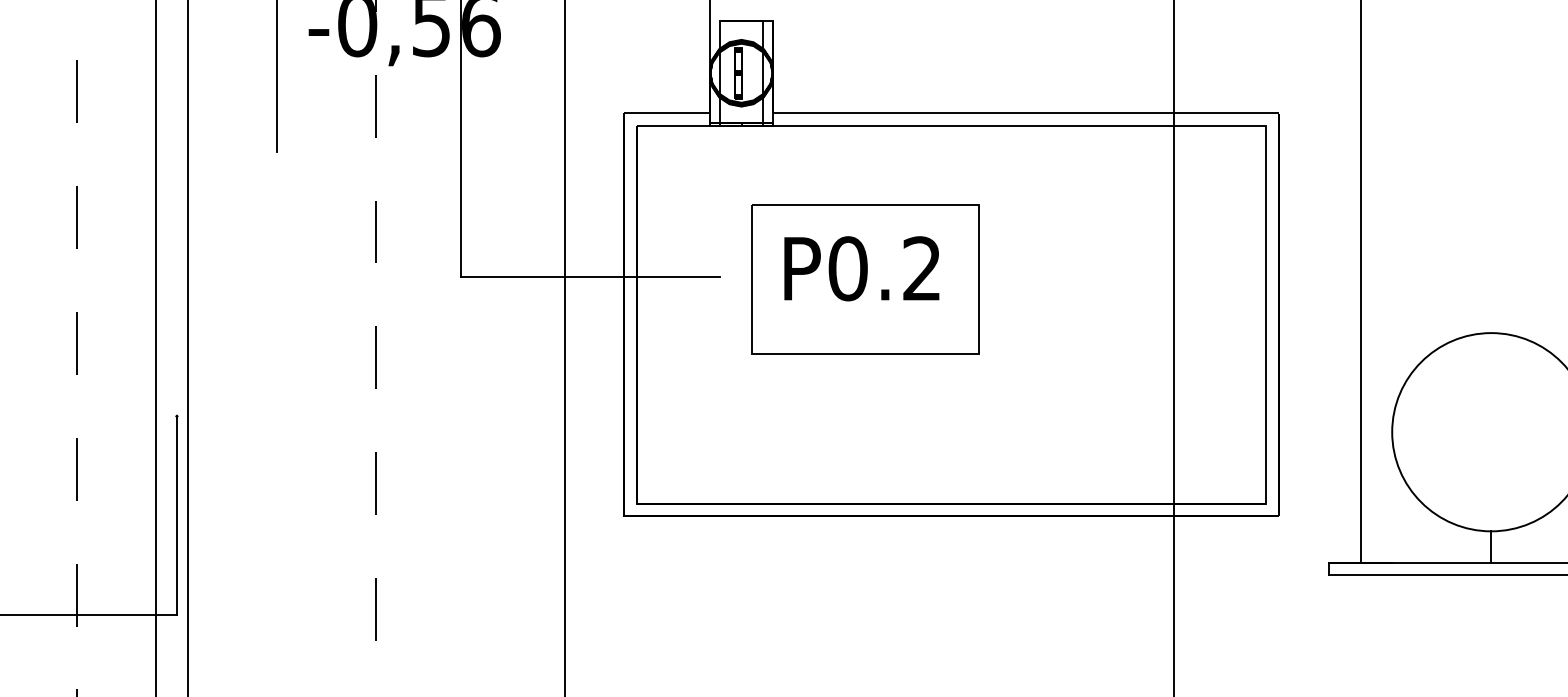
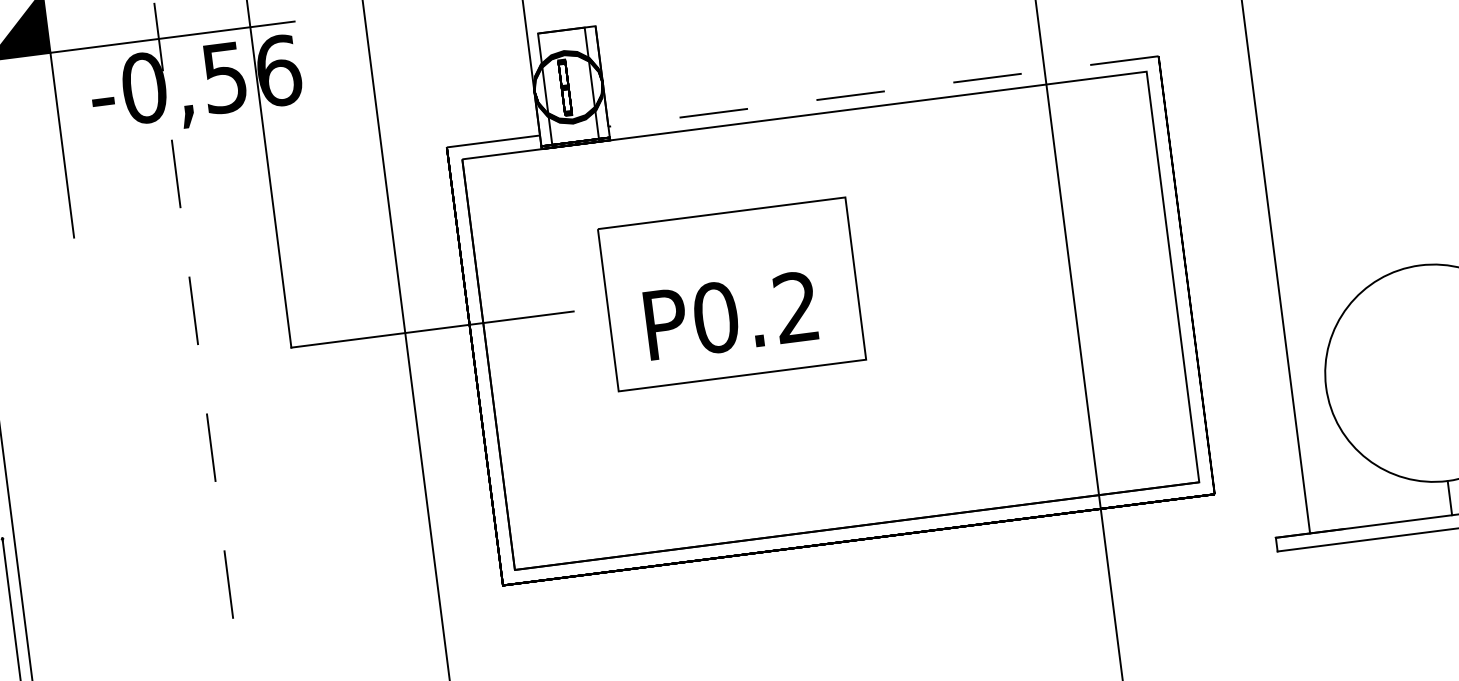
line: (1025, 113) -> (883, 91), solid -> dashed
text: (861, 268) -> (730, 315), moved

